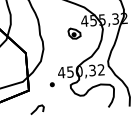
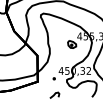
curve: (36, 108) -> (54, 94), moved

